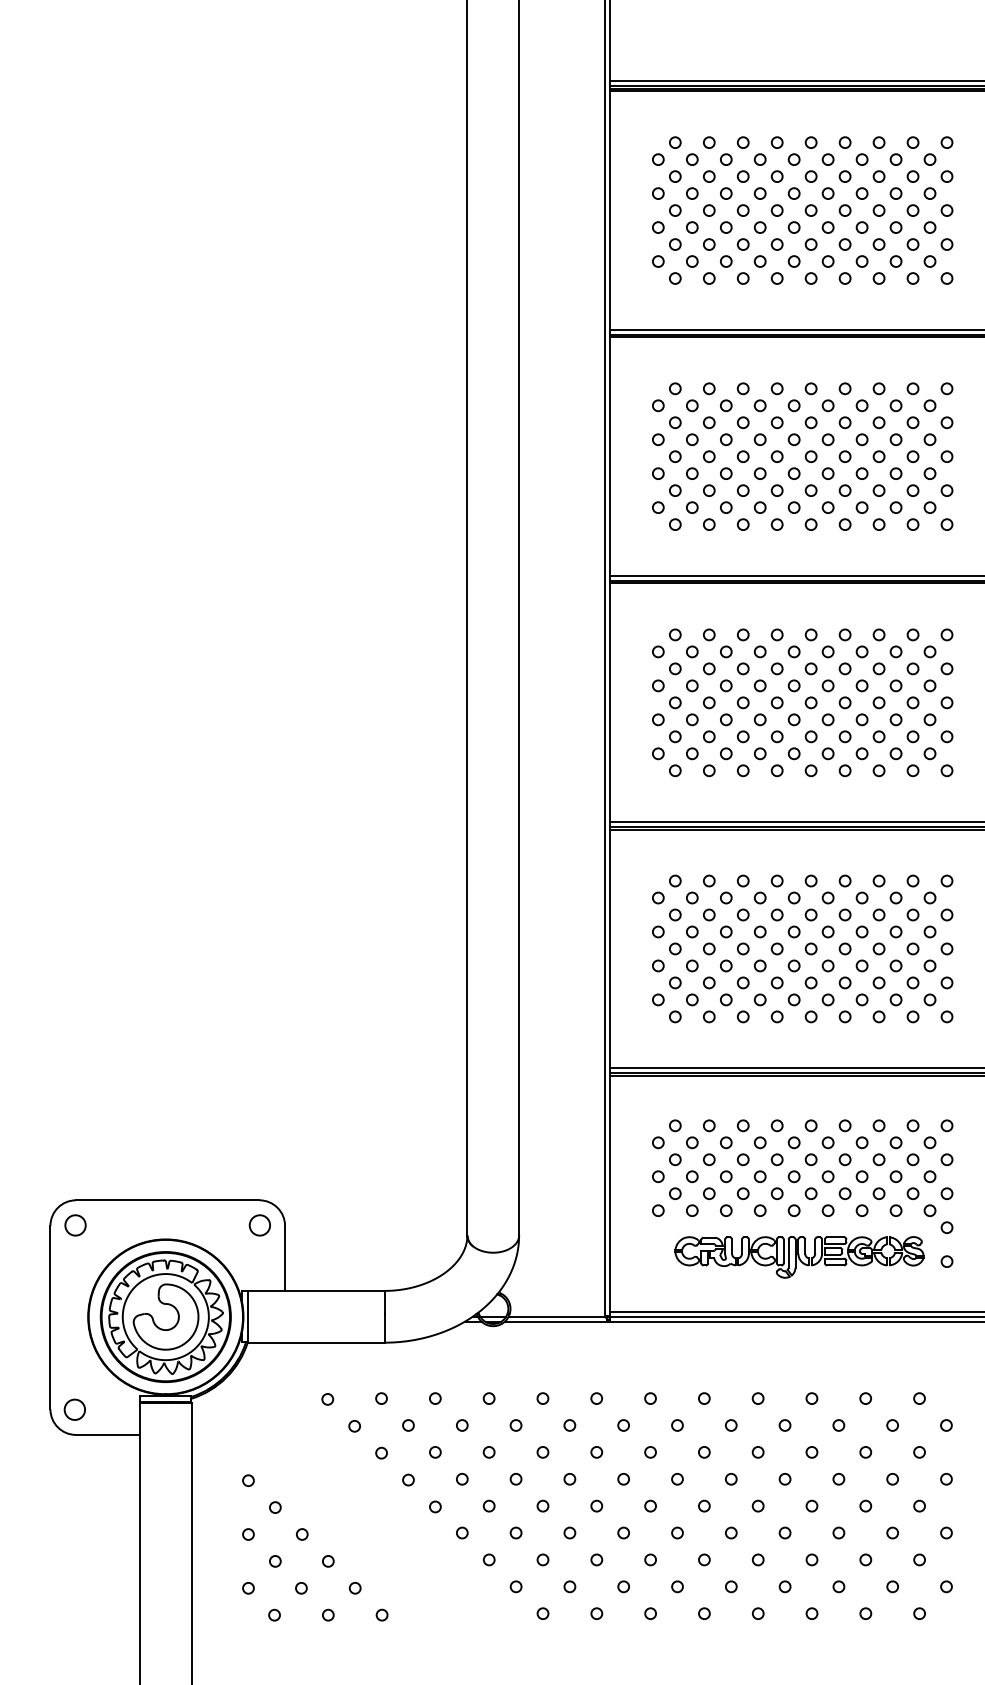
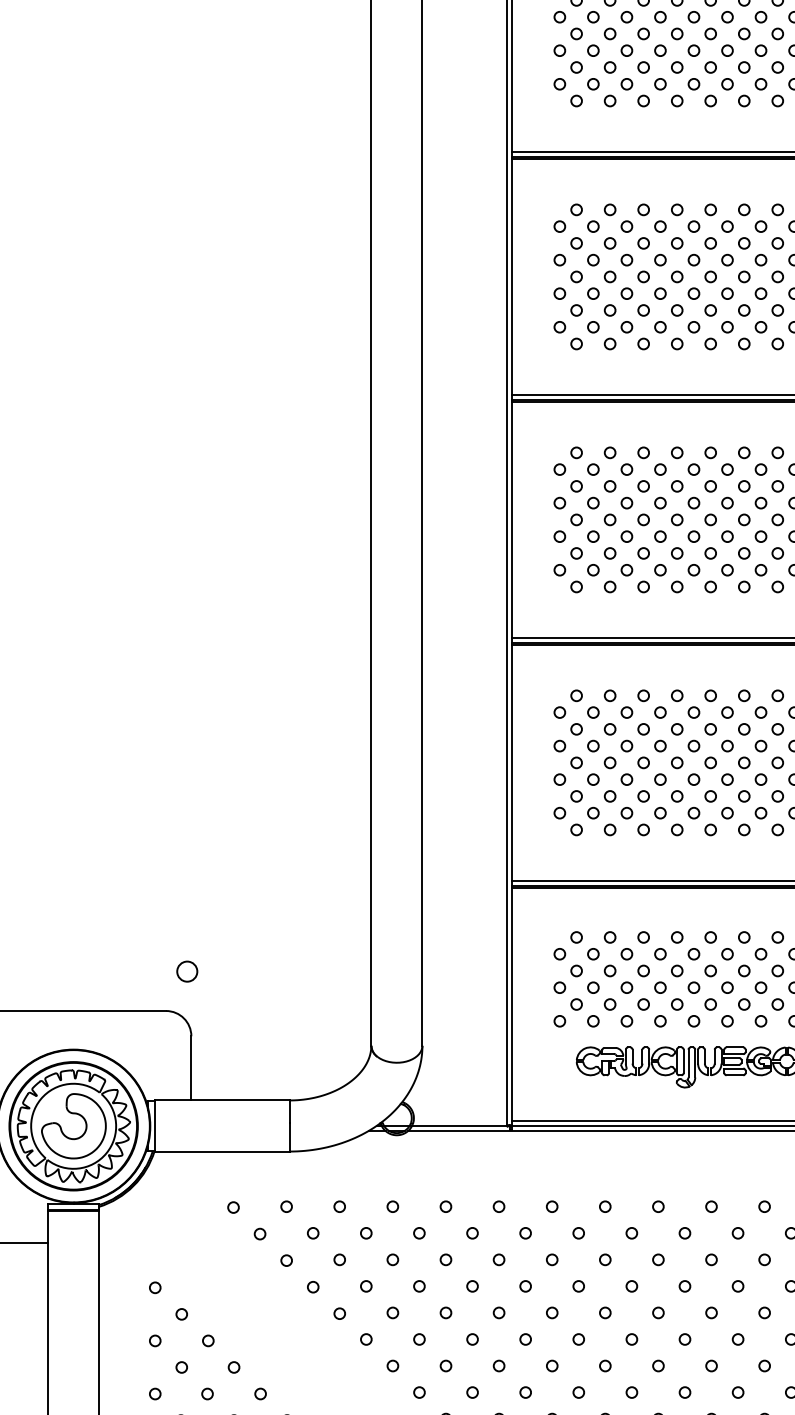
circle: (259, 1225) -> (186, 971), moved

